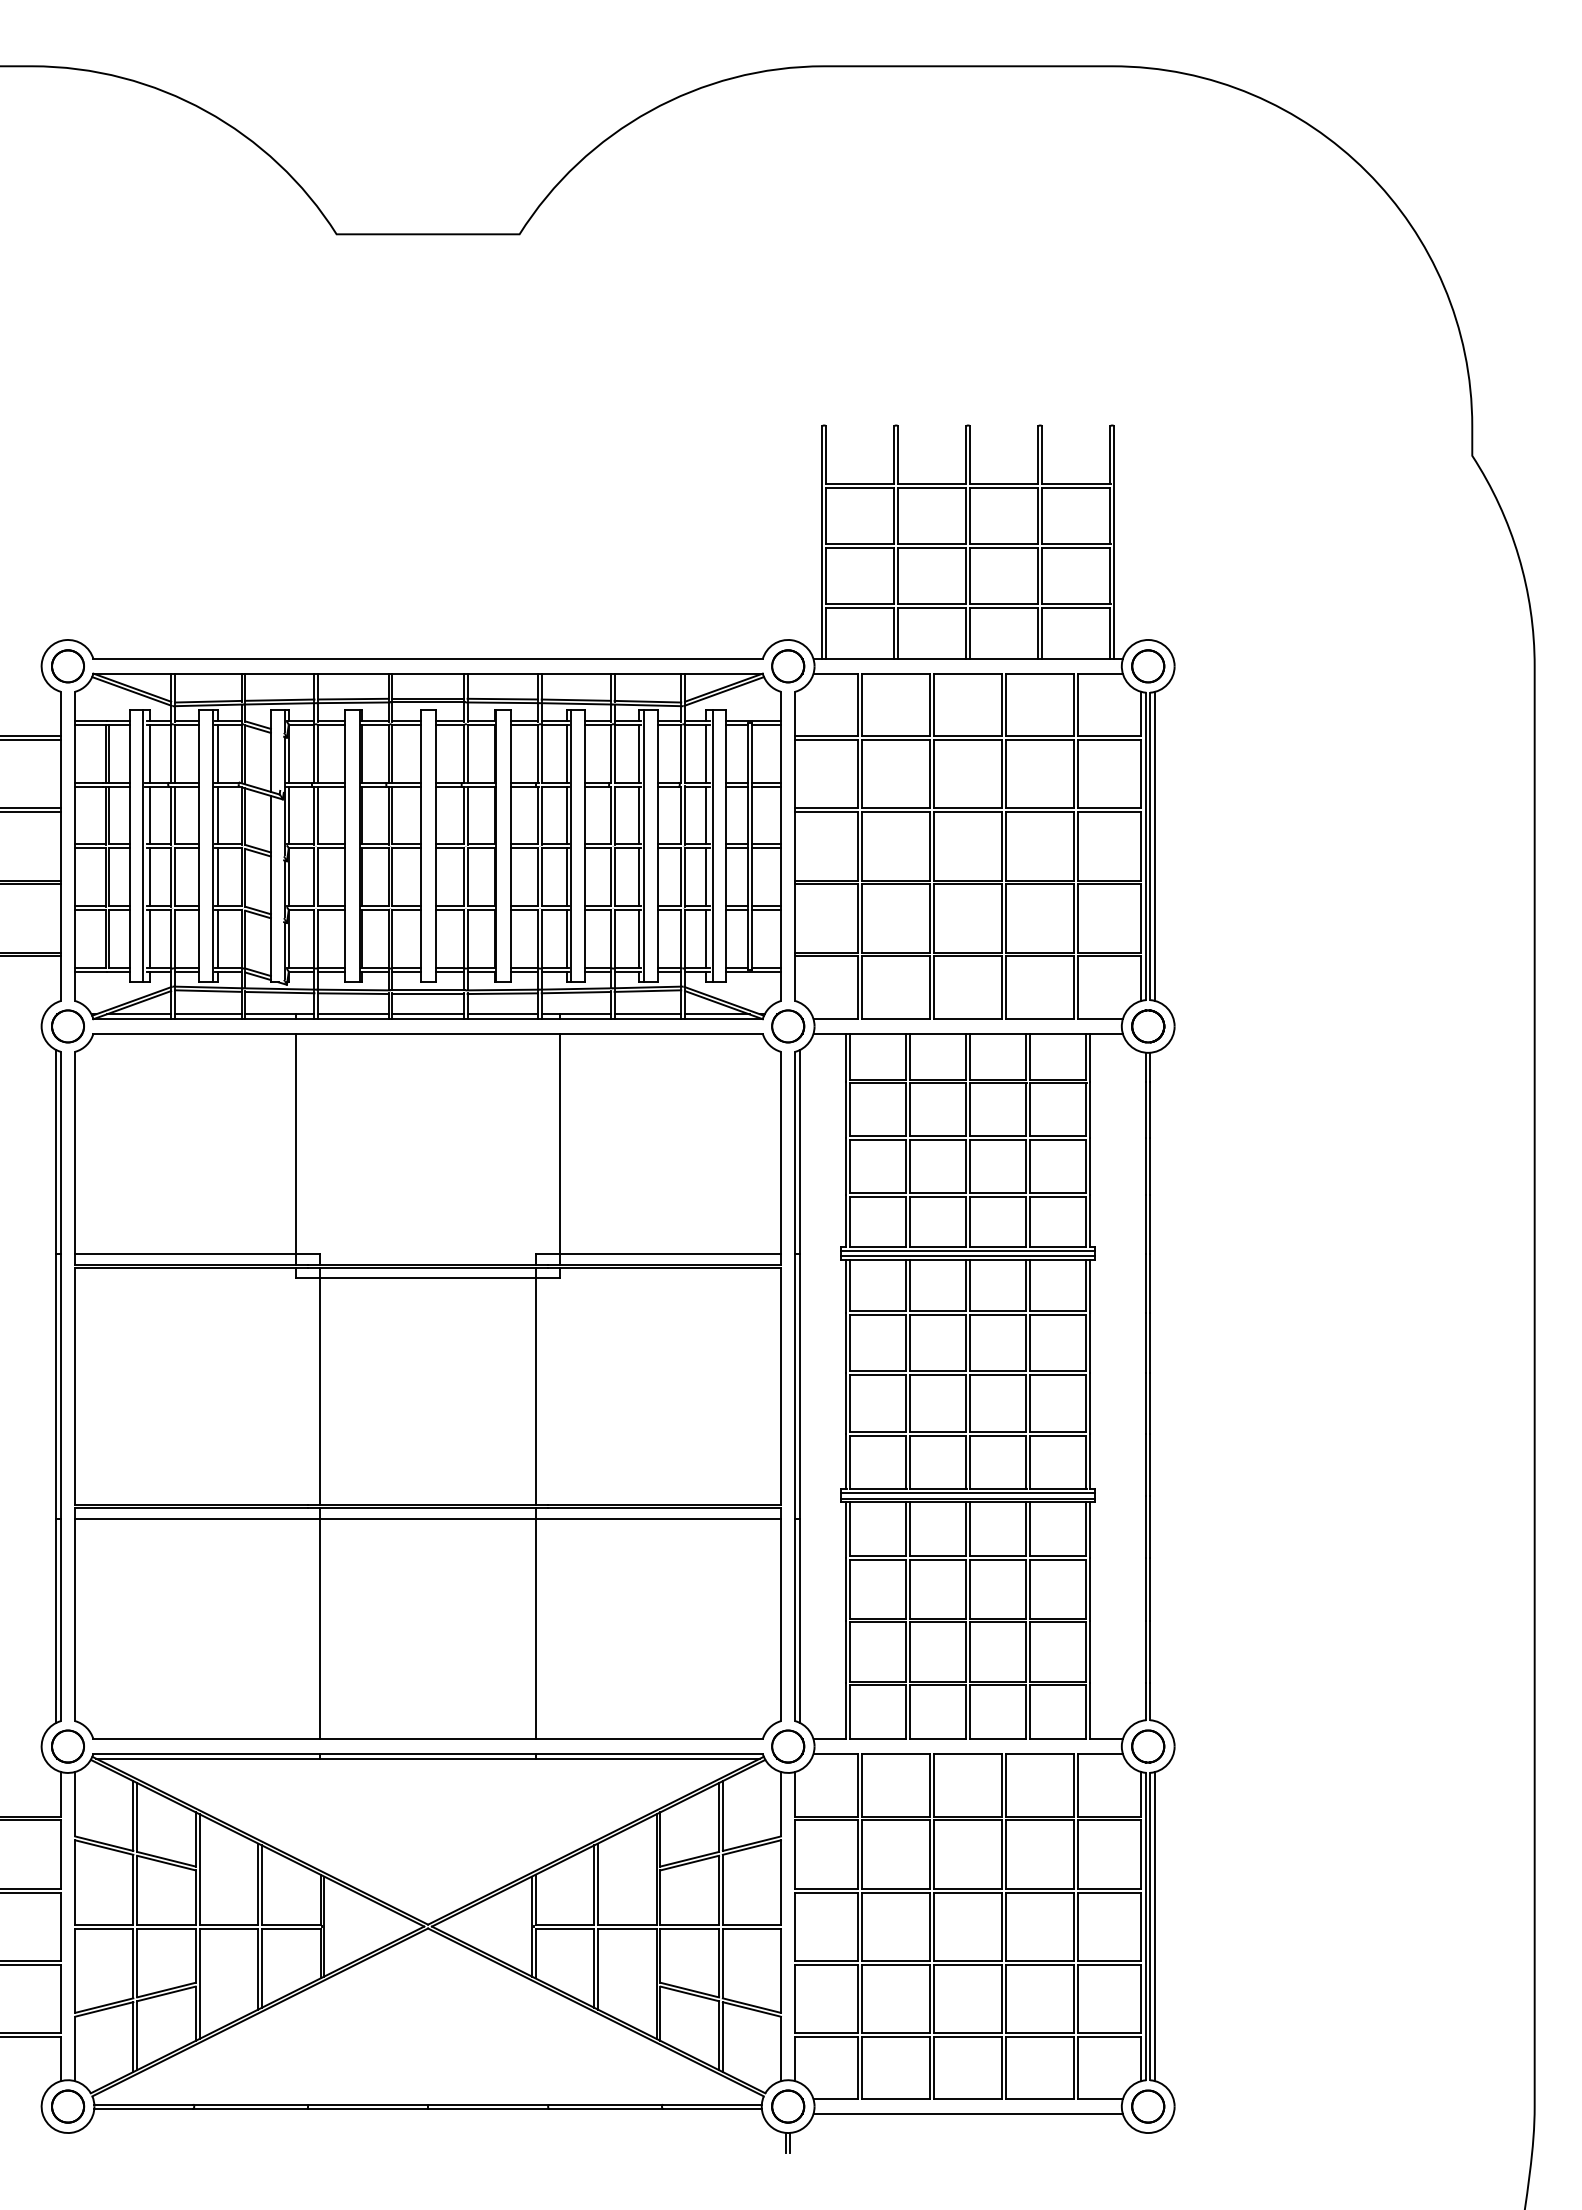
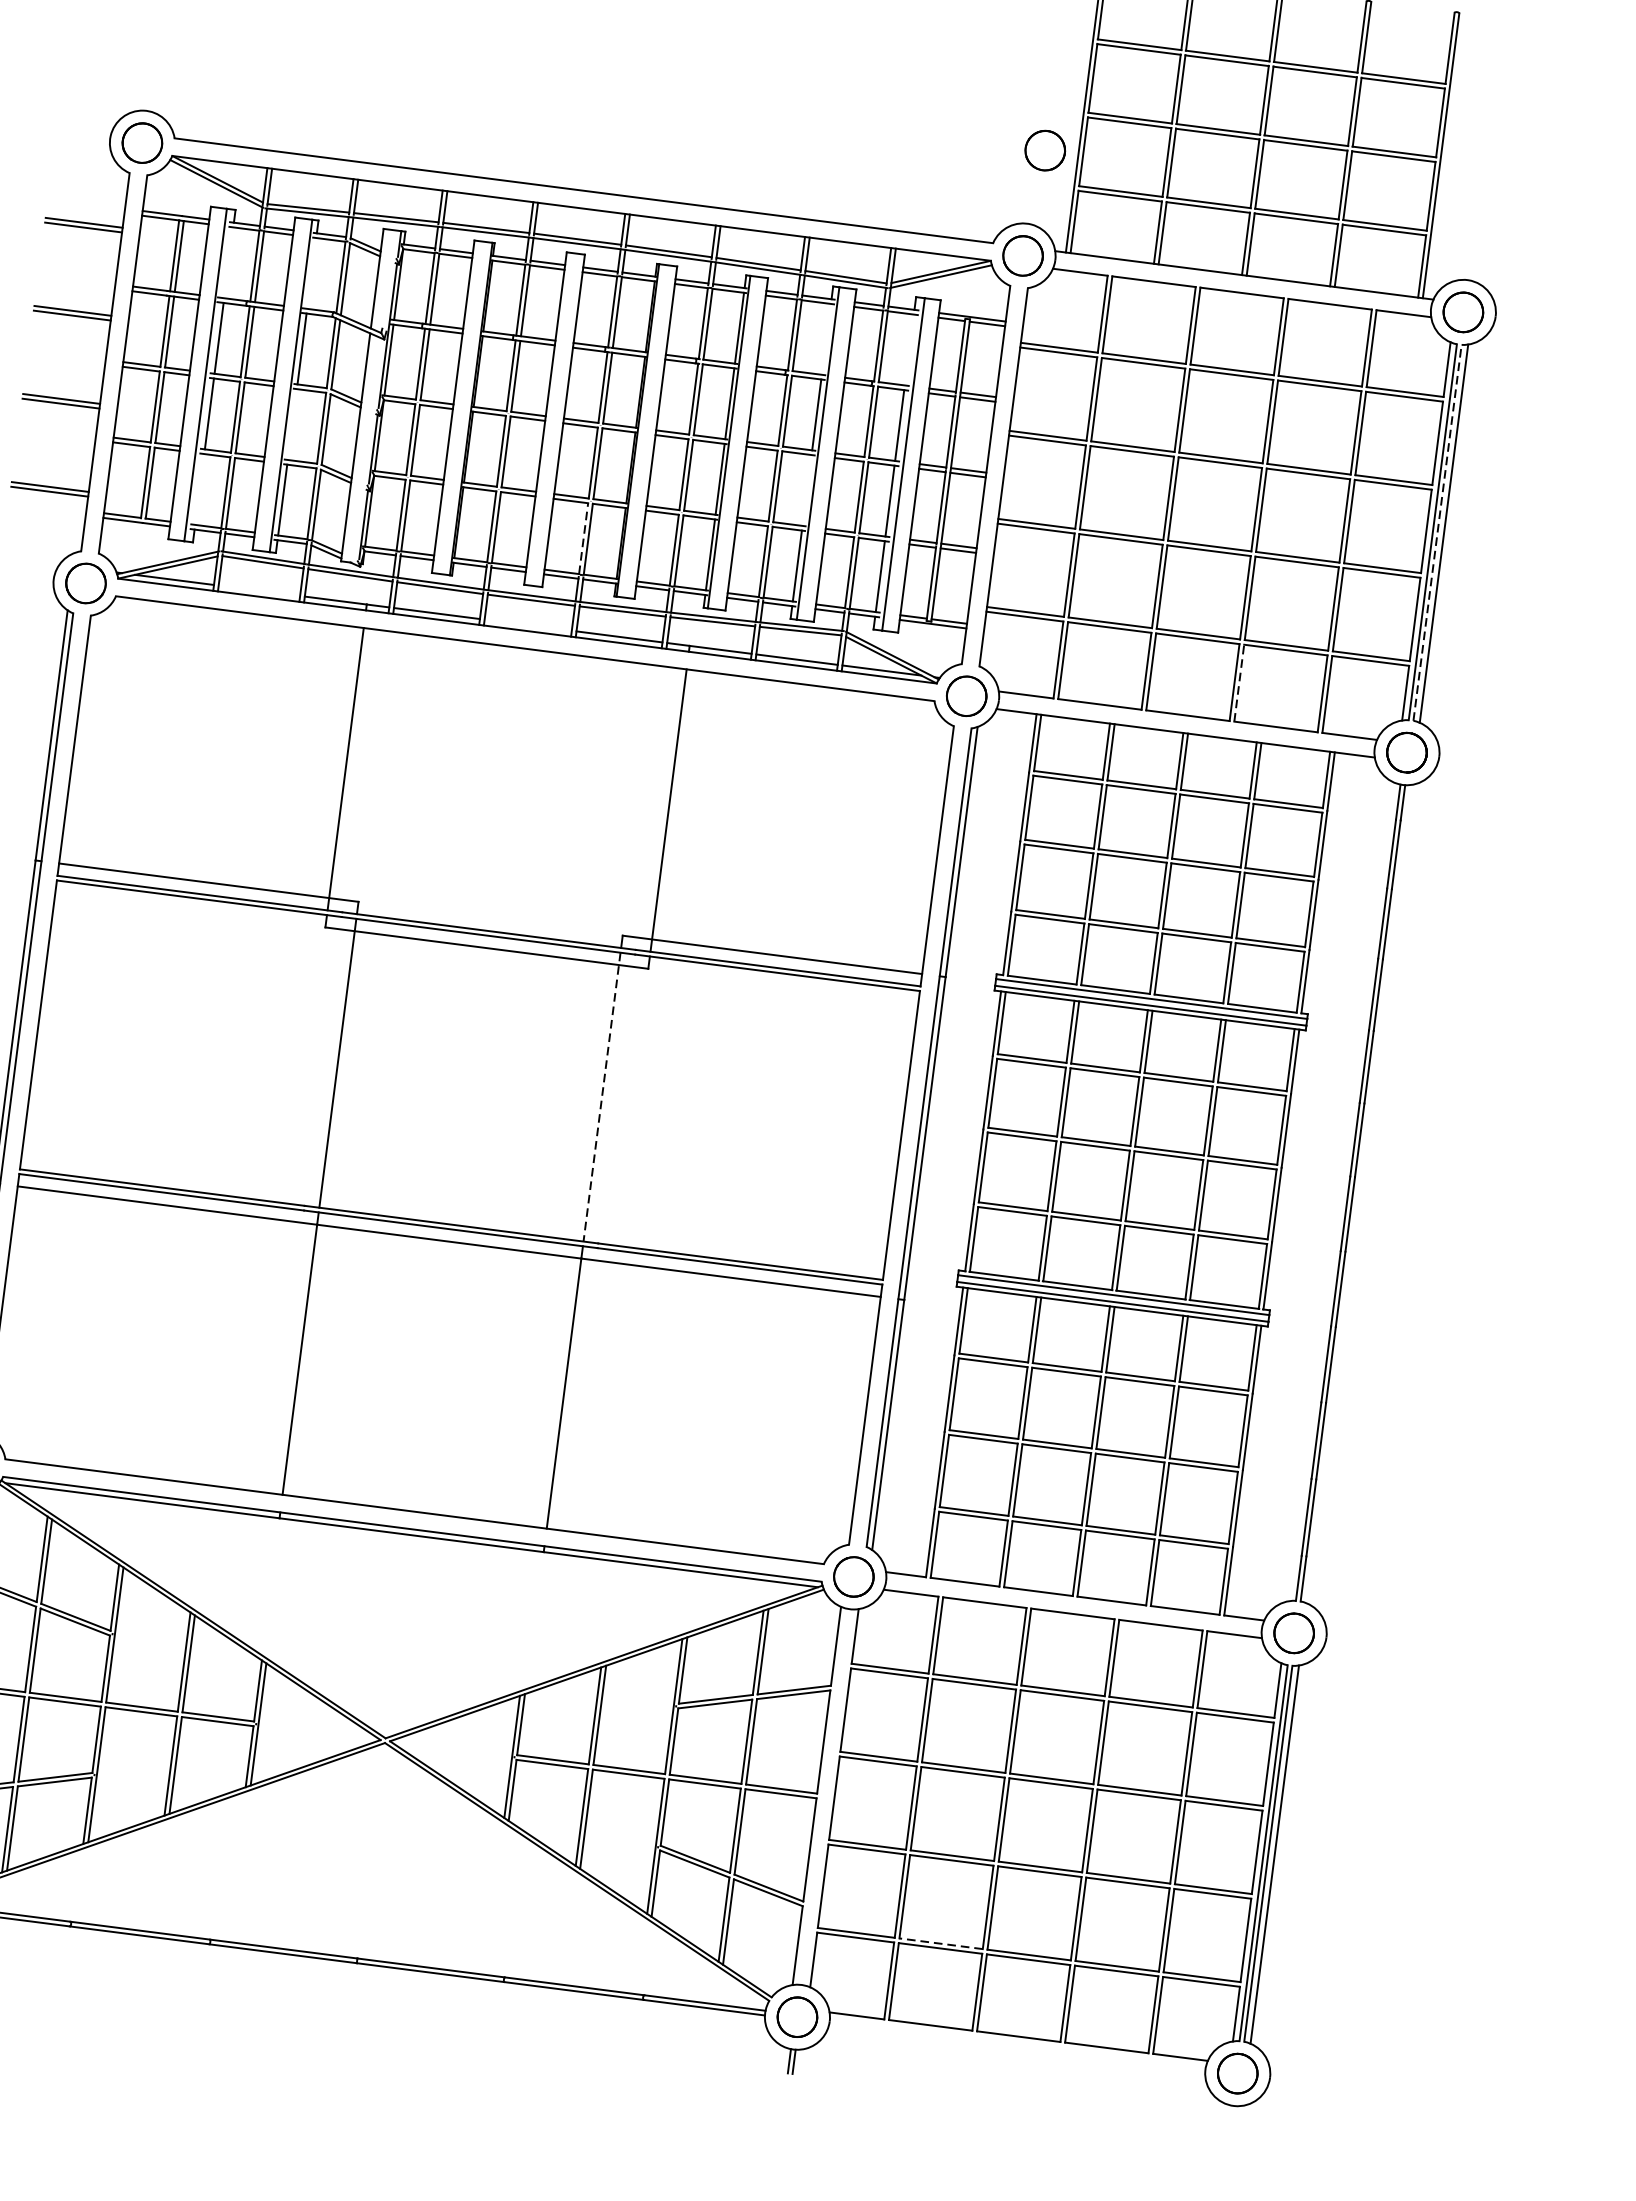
circle: (795, 579) -> (1045, 150), added
line: (149, 753) -> (228, 262), removed
line: (217, 753) -> (311, 273), removed
line: (638, 753) -> (826, 339), removed
line: (706, 753) -> (909, 349), removed
line: (1150, 846) -> (1437, 533), solid -> dashed
line: (217, 877) -> (292, 424), removed
line: (638, 877) -> (806, 490), removed
line: (149, 939) -> (199, 489), removed
line: (463, 939) -> (583, 539), solid -> dashed
line: (1006, 987) -> (1239, 682), solid -> dashed
line: (208, 1014) -> (259, 590), removed
line: (427, 1014) -> (527, 625), removed
line: (536, 1387) -> (602, 1098), solid -> dashed
line: (895, 2032) -> (940, 1943), solid -> dashed
line: (967, 2113) -> (1015, 2053), removed

